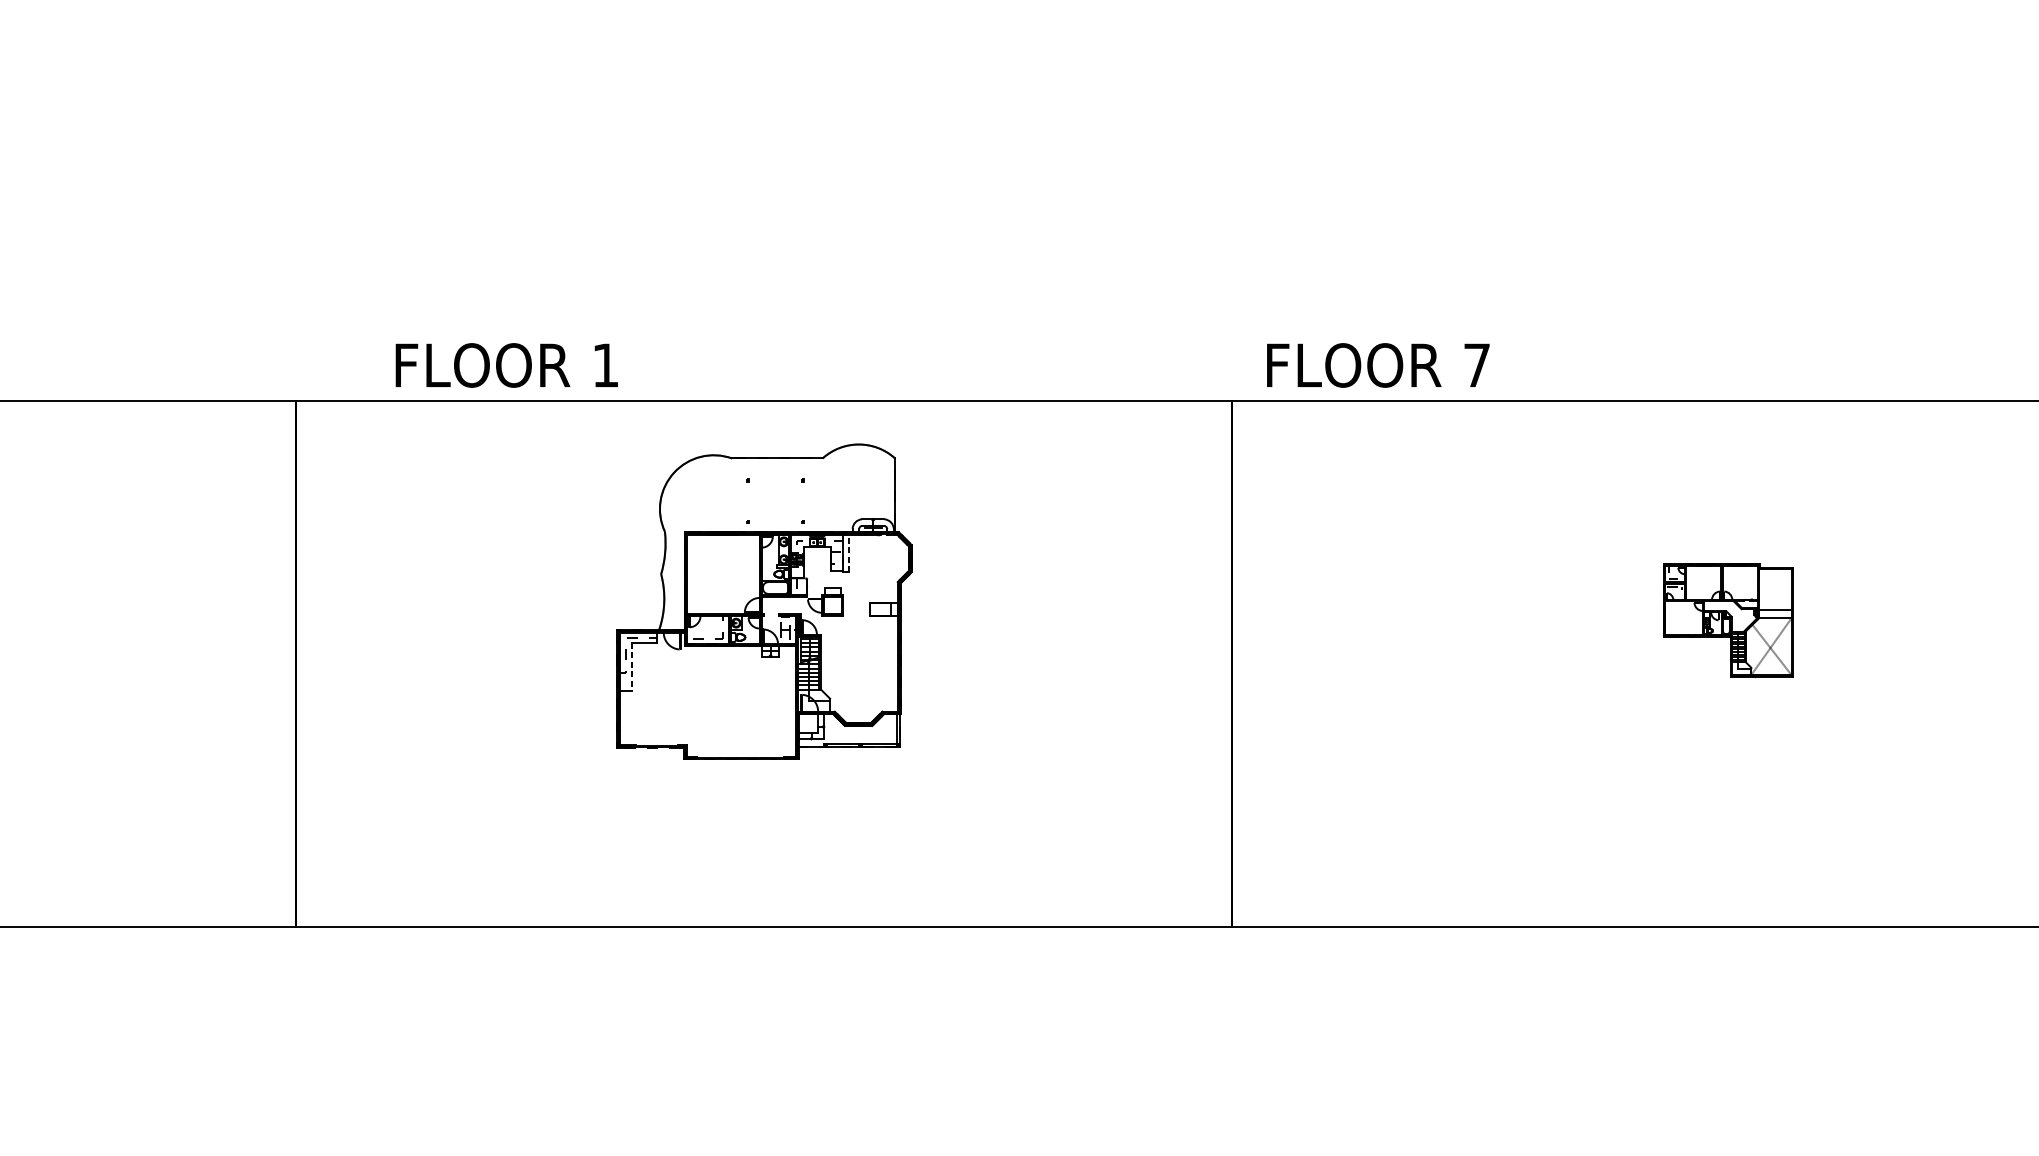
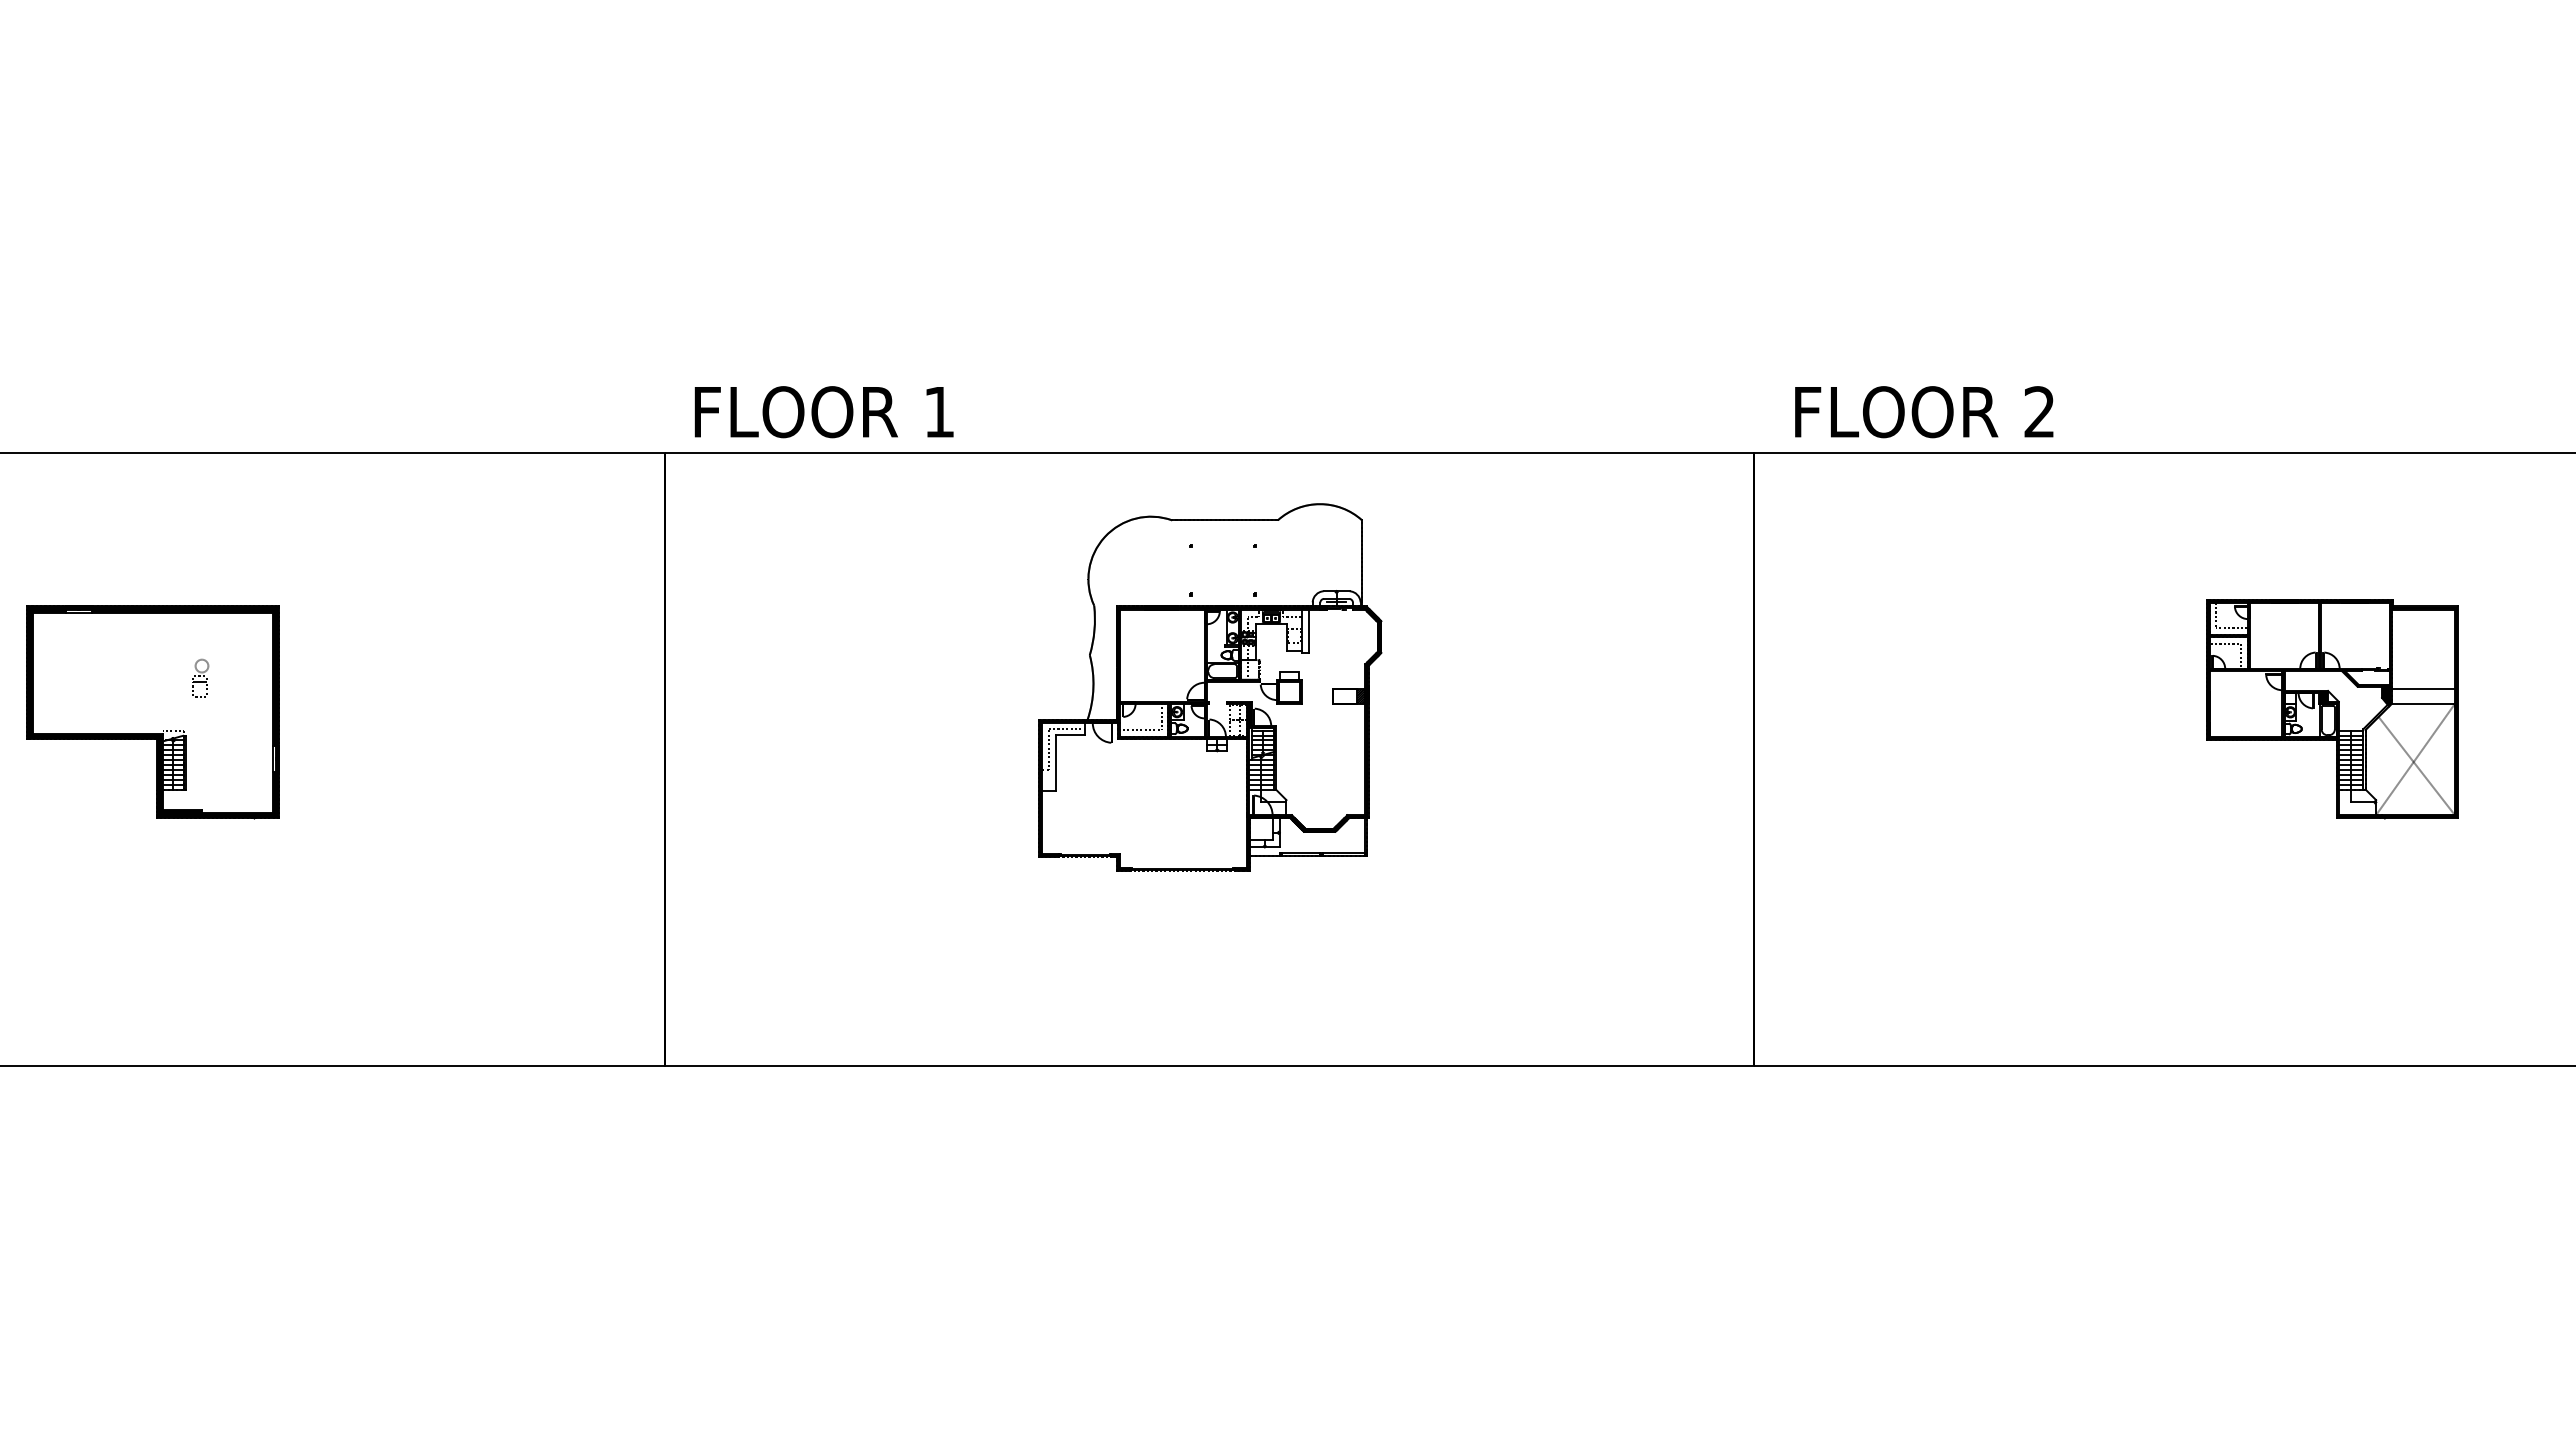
text: (1476, 364) -> (2039, 411), 7 -> 2
text: (506, 365) -> (823, 412), moved
line: (849, 553) -> (1308, 631), dashed -> solid
hatch: (894, 609) -> (1361, 696), added
part: (1728, 620) -> (2332, 709), size x1.67
line: (631, 667) -> (1055, 763), dashed -> solid

